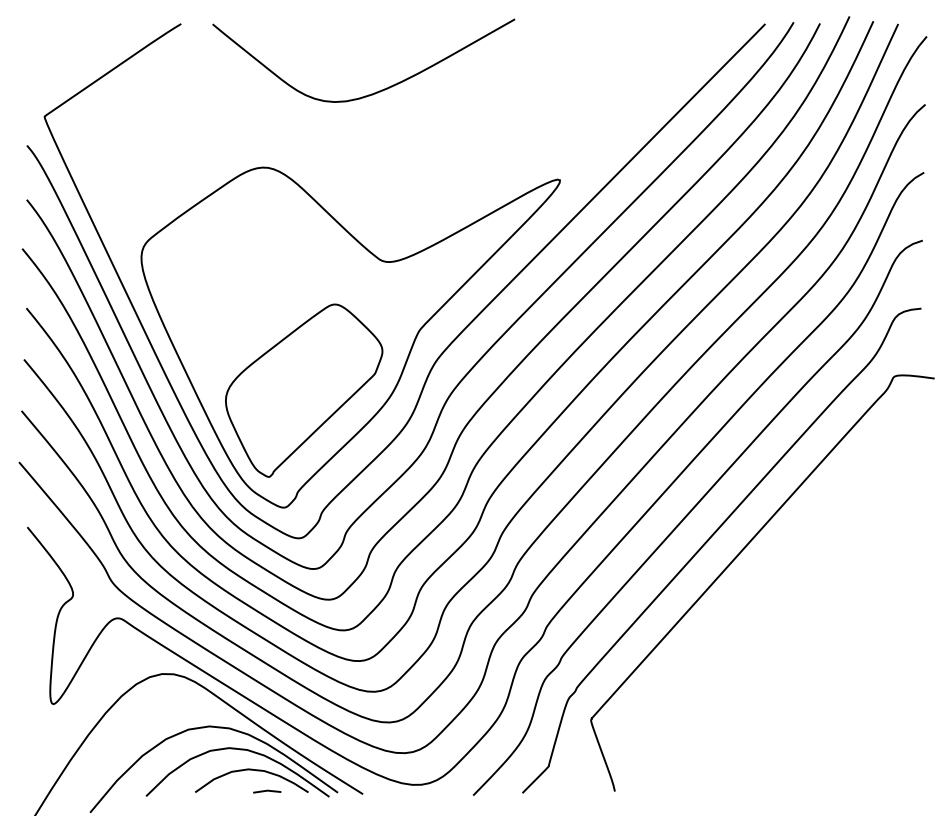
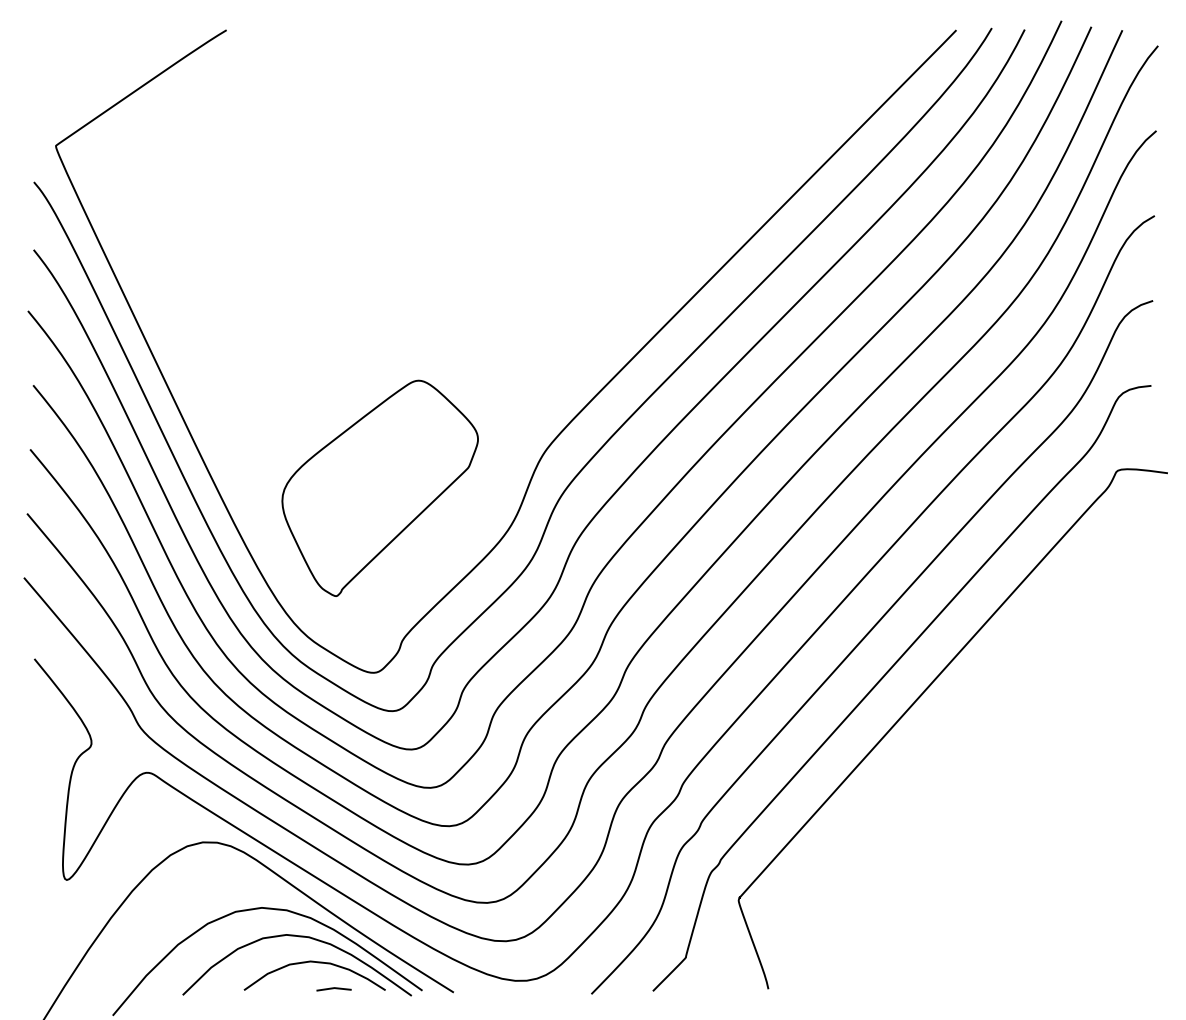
curve: (377, 91) -> (471, 114), removed
part: (350, 337) -> (438, 421), removed

